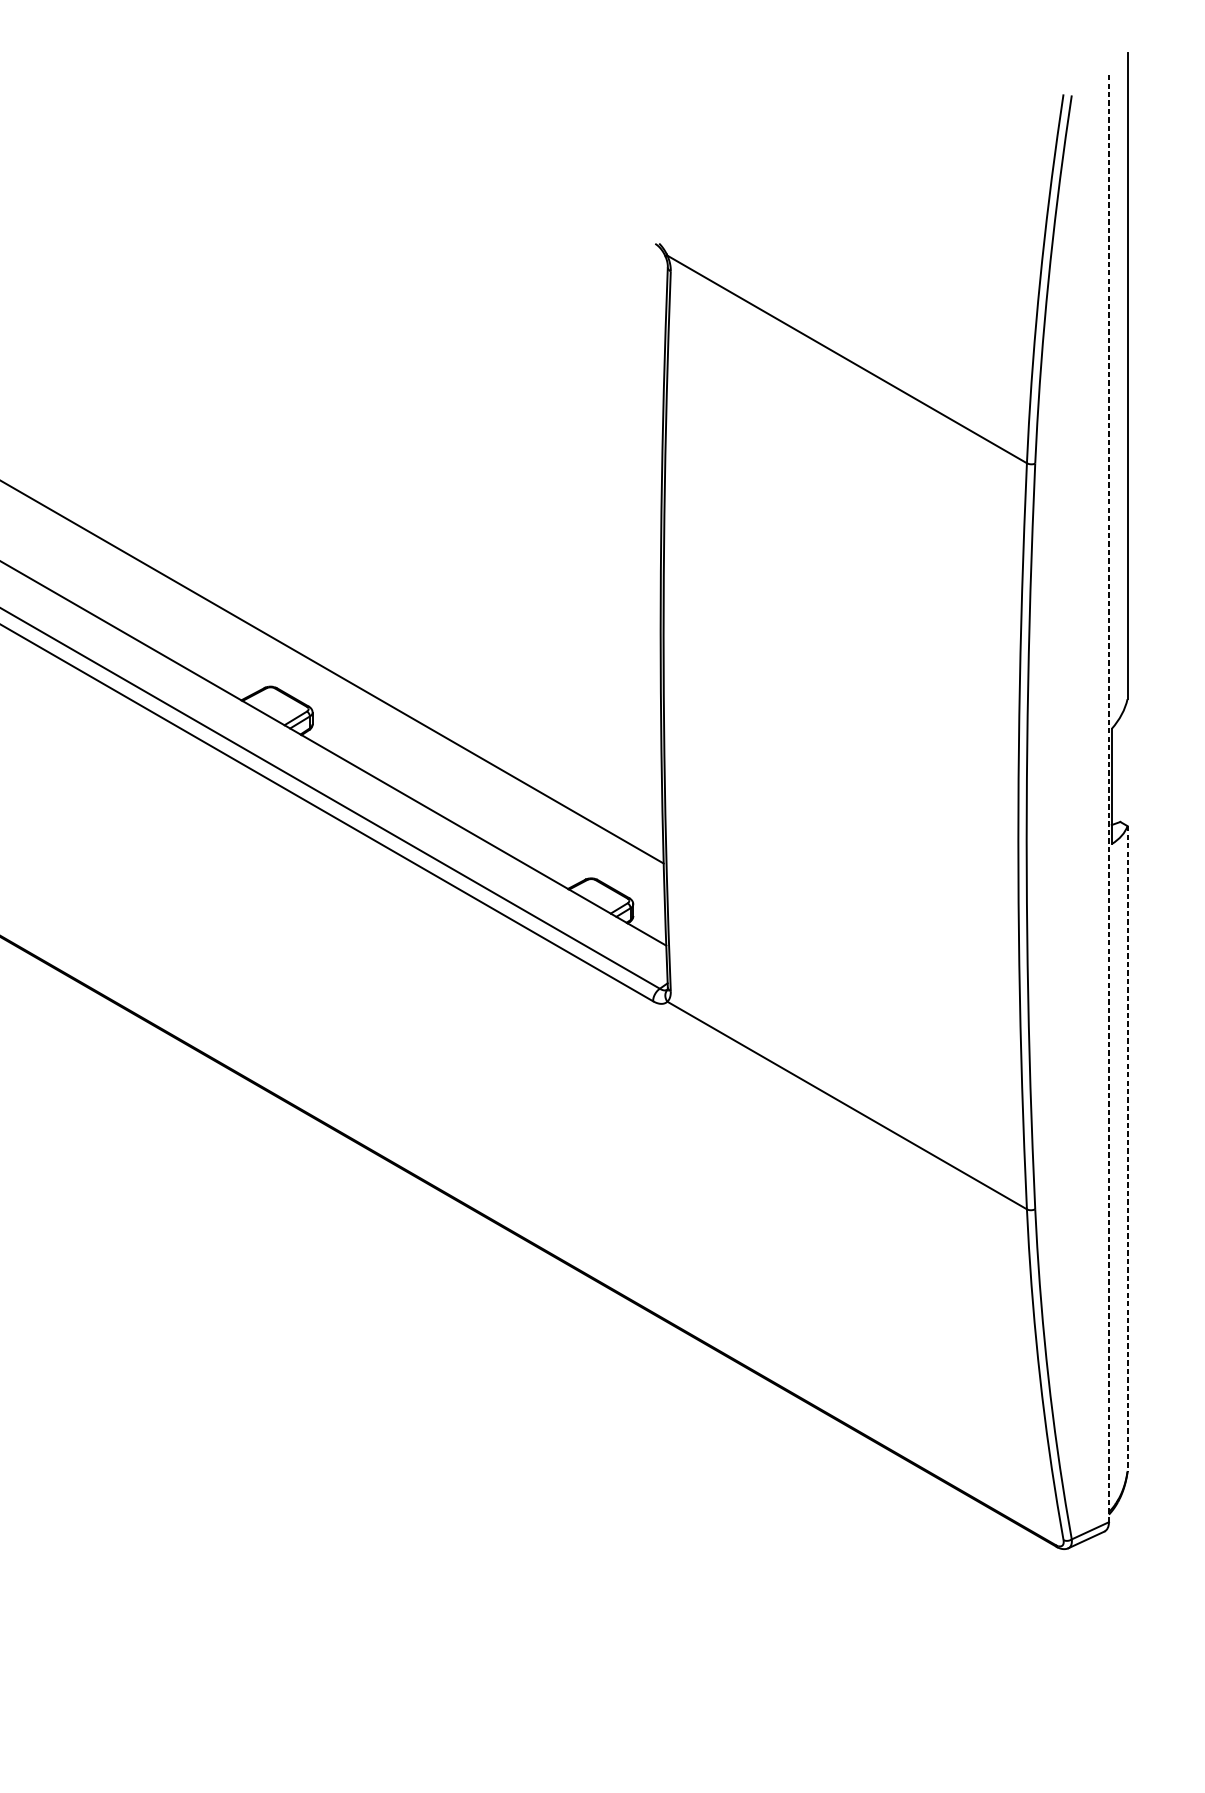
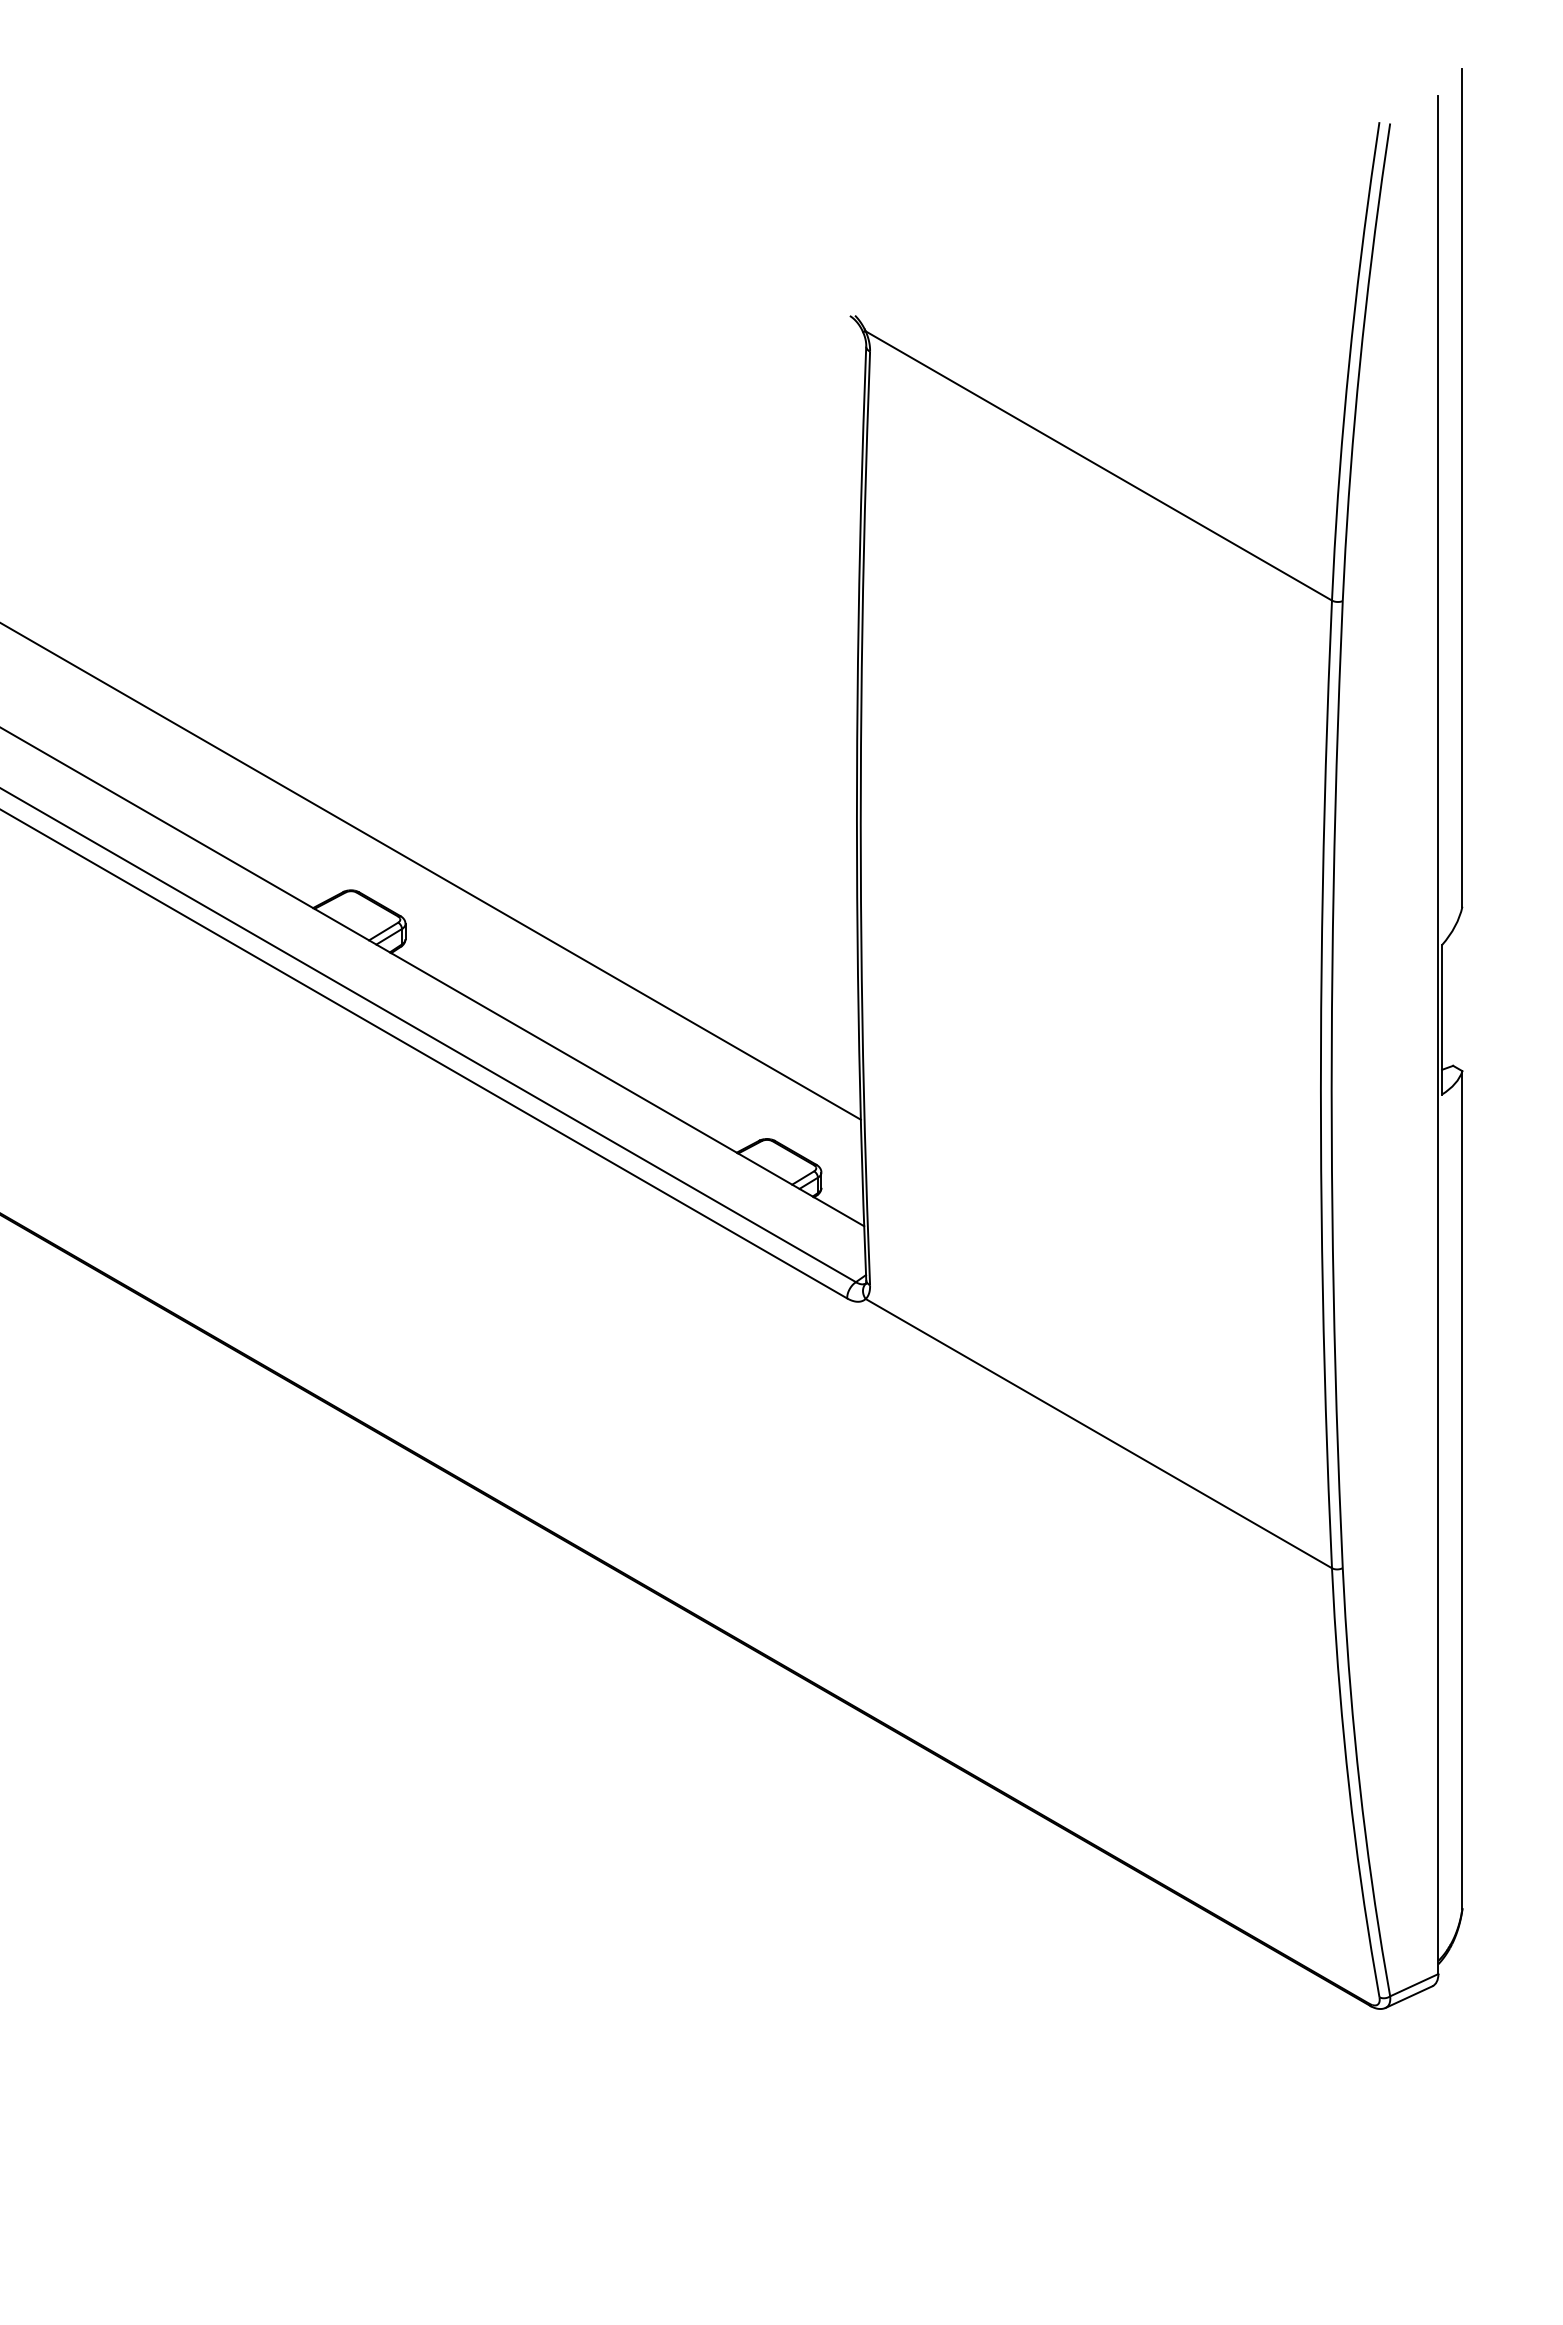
line: (1109, 797) -> (1438, 1034), dashed -> solid
line: (1127, 1149) -> (1462, 1490), dashed -> solid

